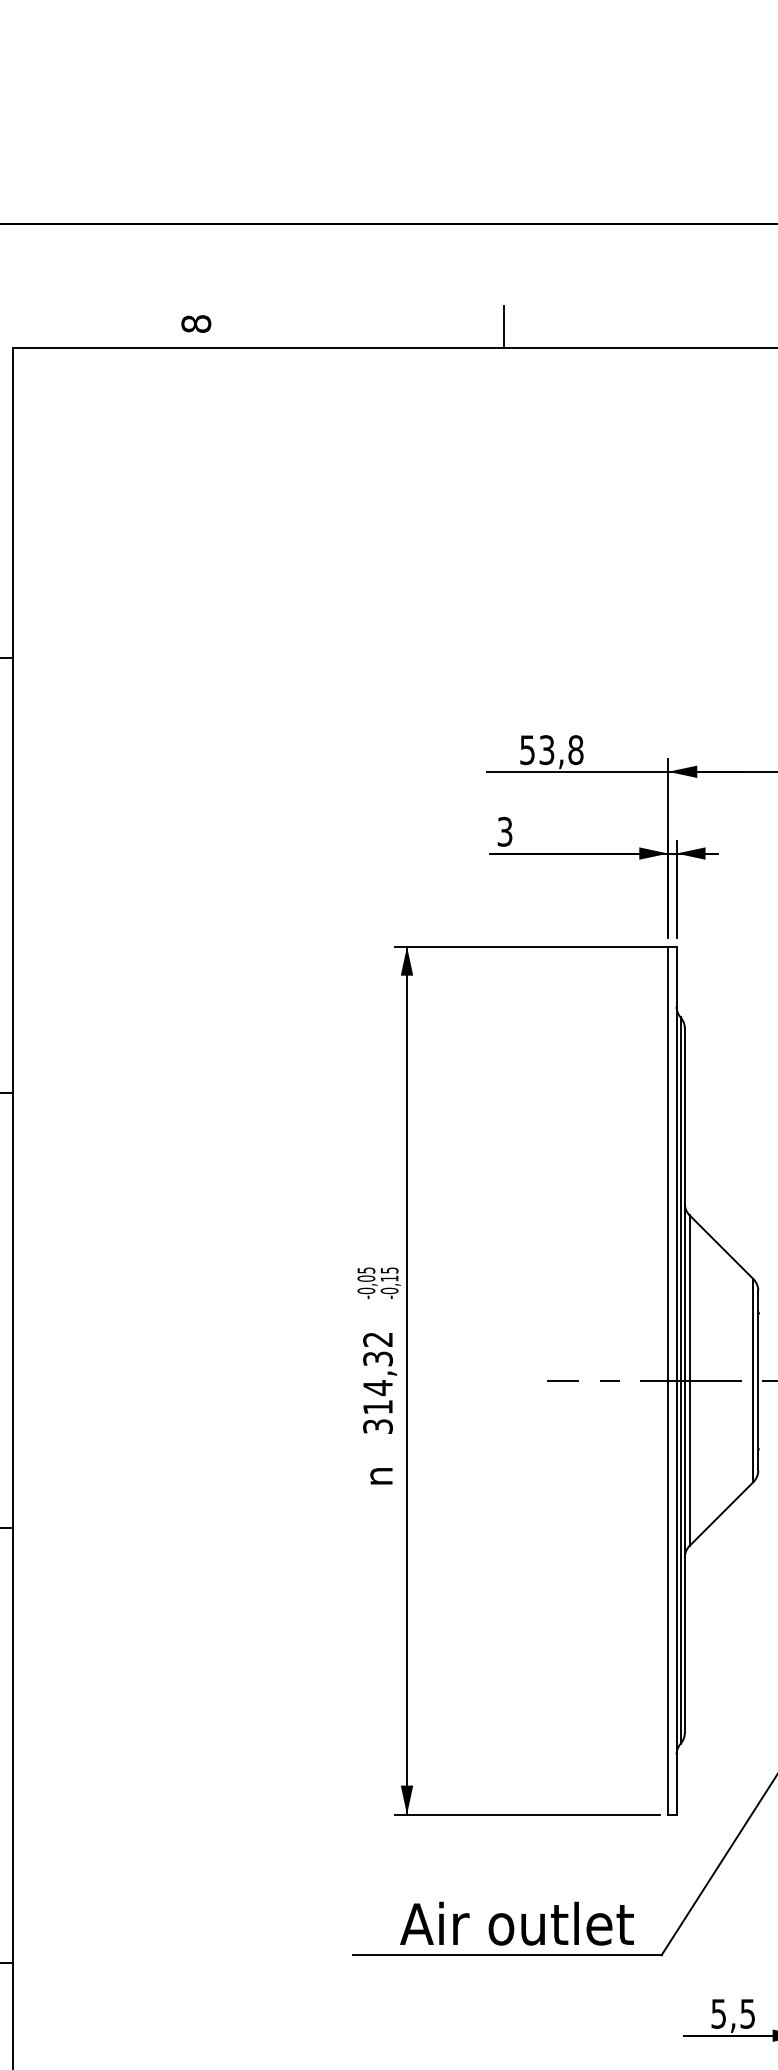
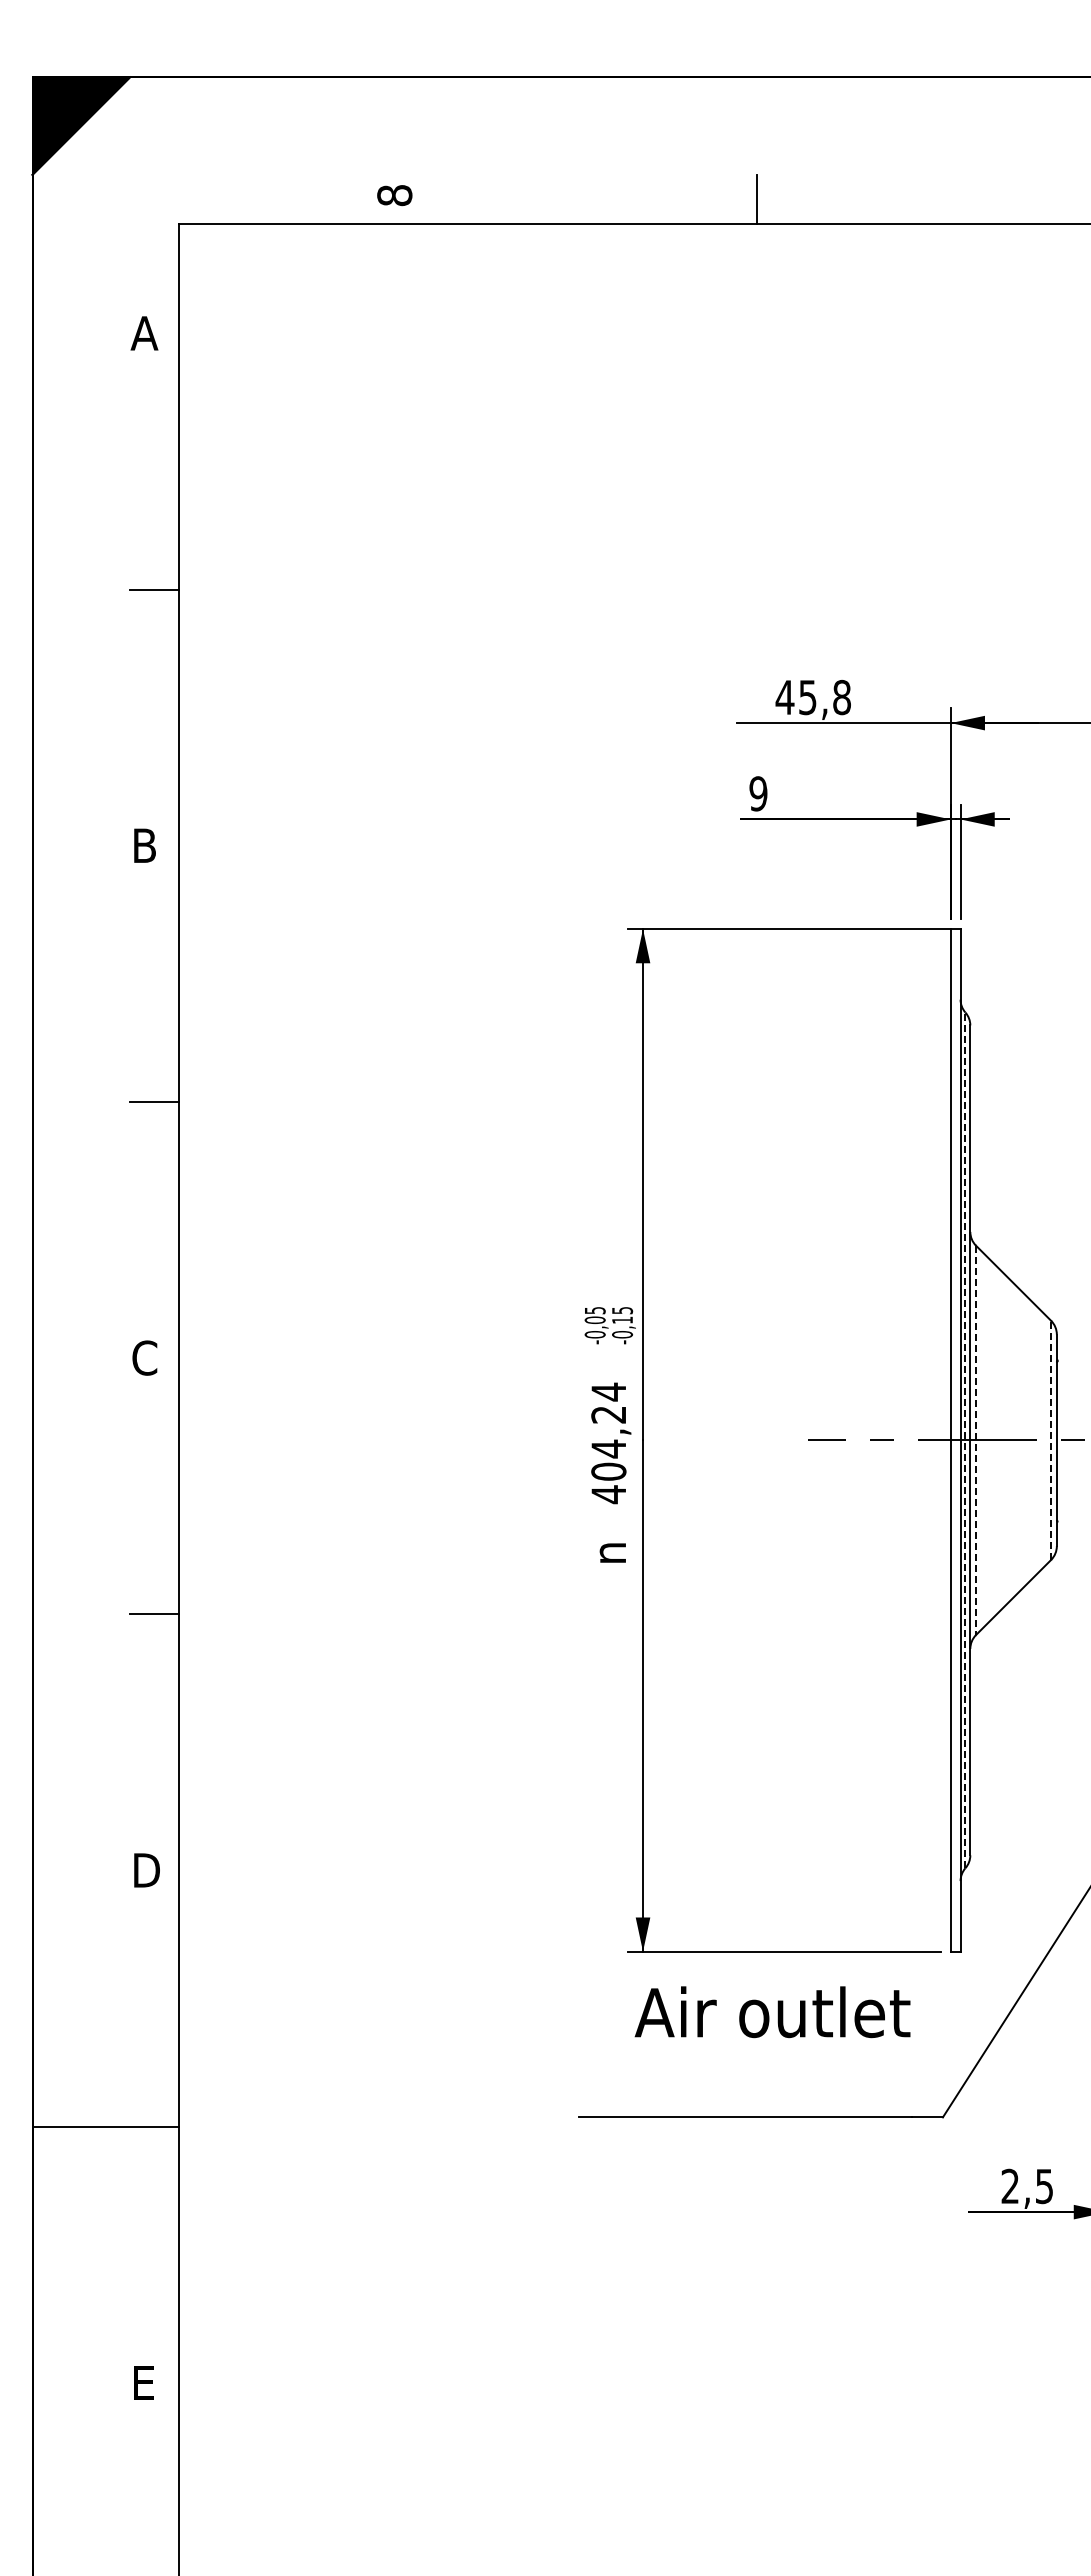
text: (536, 750) -> (795, 697), 53,8 -> 45,8
text: (505, 831) -> (758, 793), 3 -> 9
line: (680, 1380) -> (965, 1440), solid -> dashed
line: (690, 1380) -> (976, 1440), solid -> dashed
line: (753, 1380) -> (1051, 1440), solid -> dashed
text: (377, 1383) -> (608, 1443), 314,32 -> 404,24
text: (516, 1923) -> (772, 2012), moved
text: (718, 2013) -> (1009, 2186), 5,5 -> 2,5

